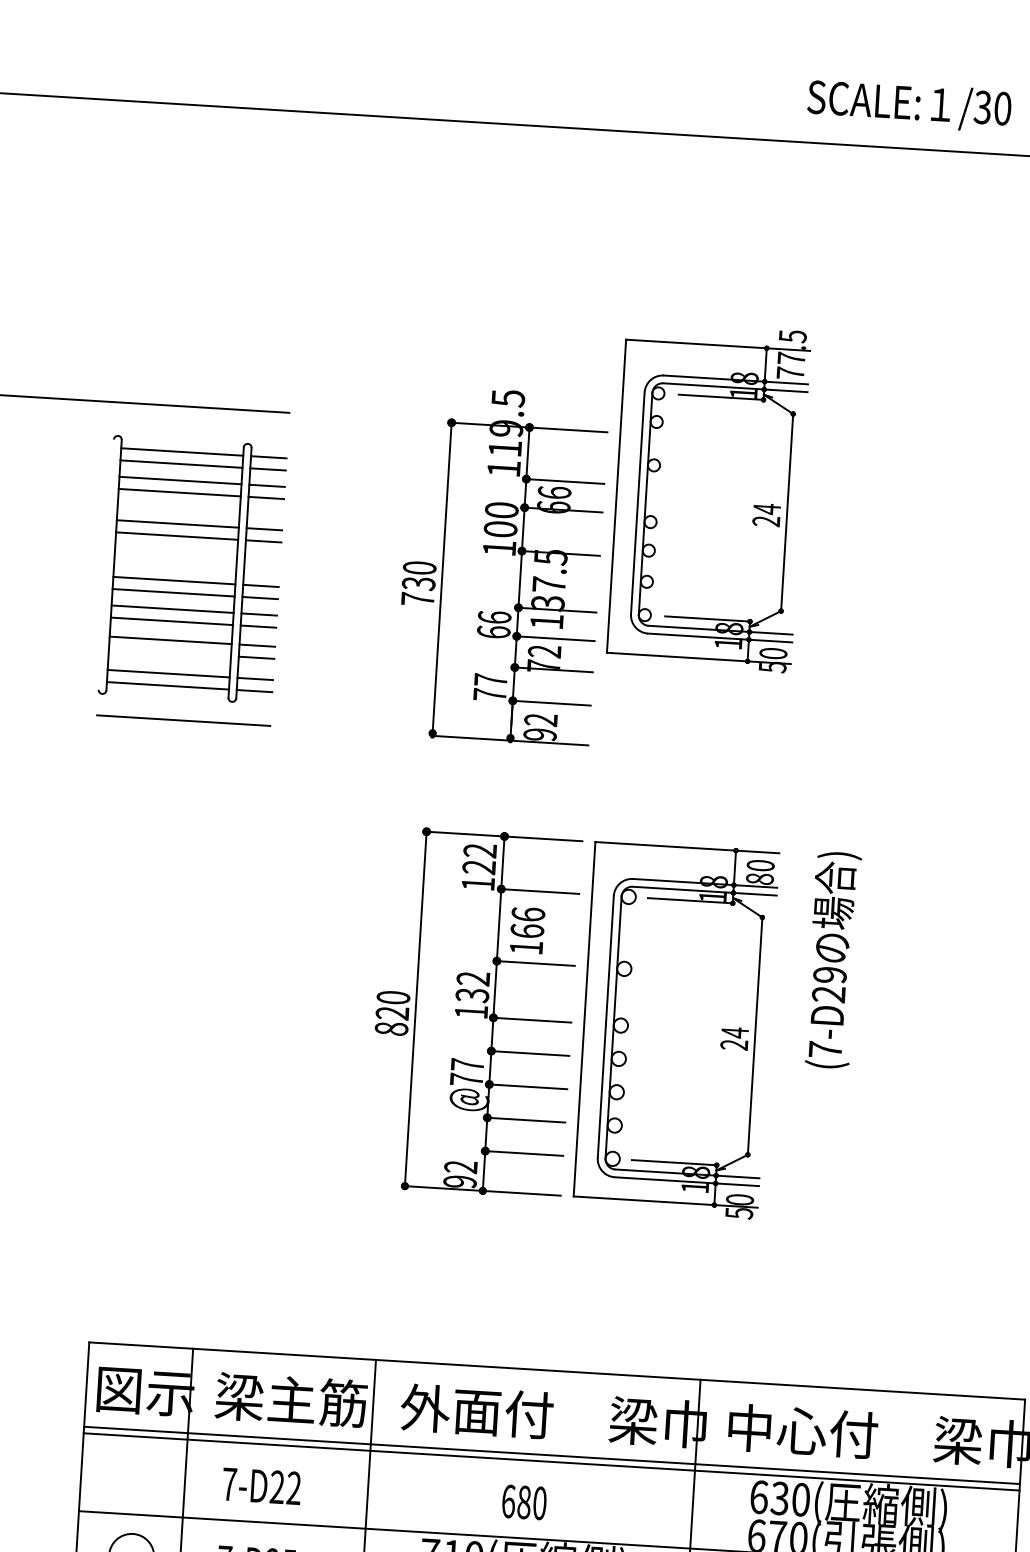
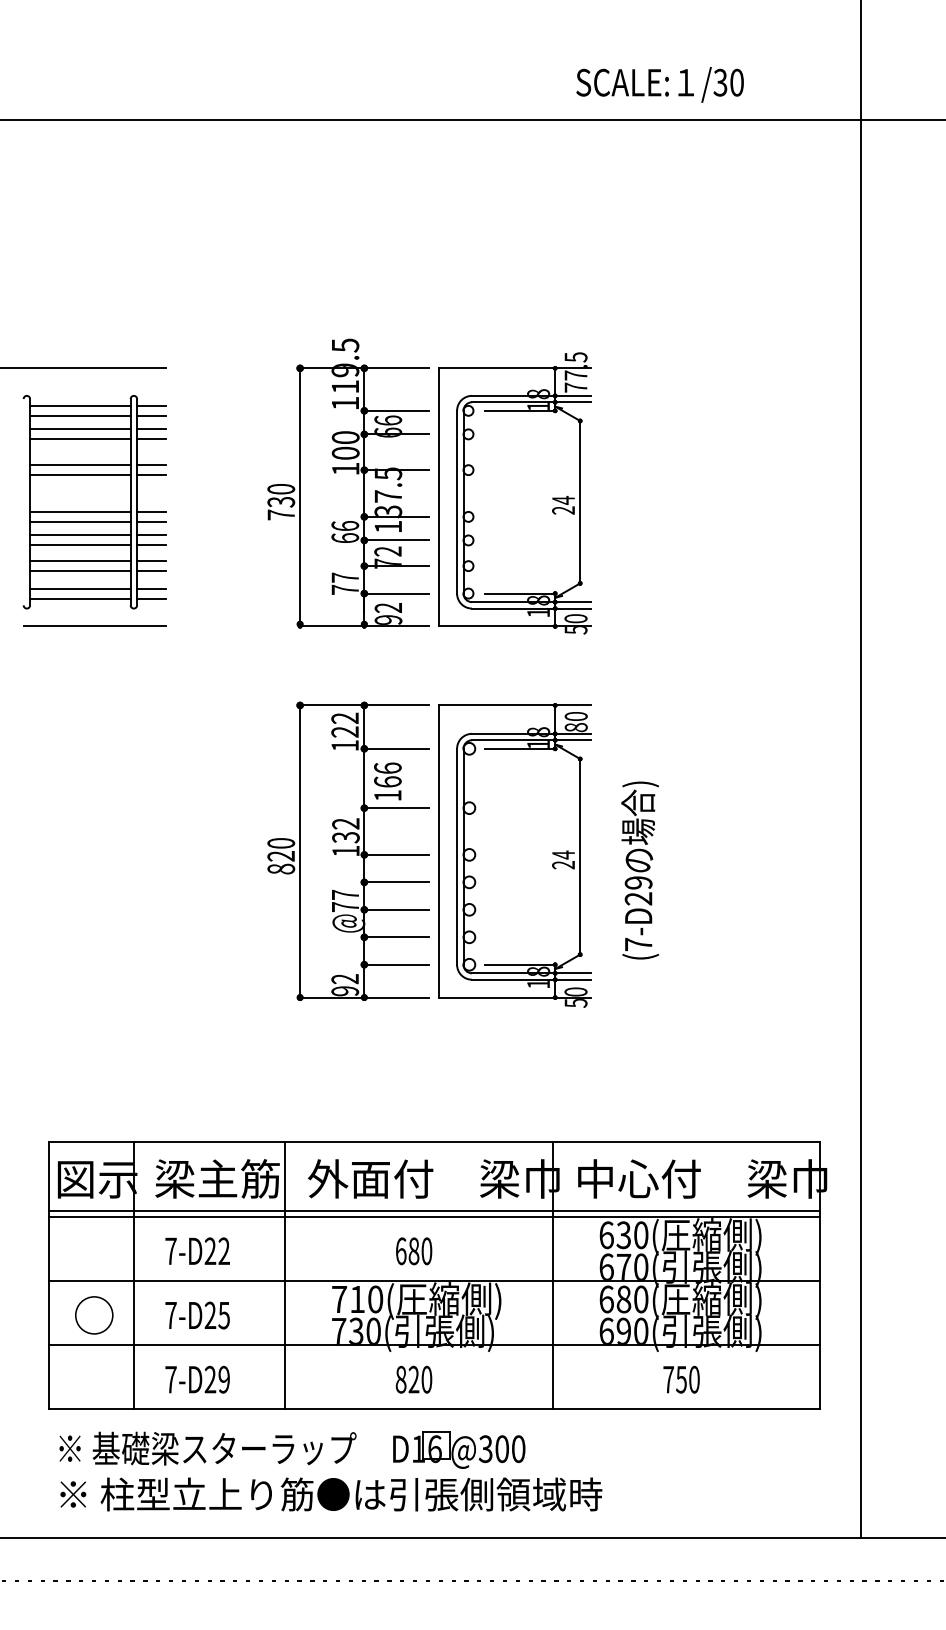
part: (708, 497) -> (514, 493), moved
line: (170, 652) -> (80, 571), added
text: (833, 960) -> (640, 870), moved

